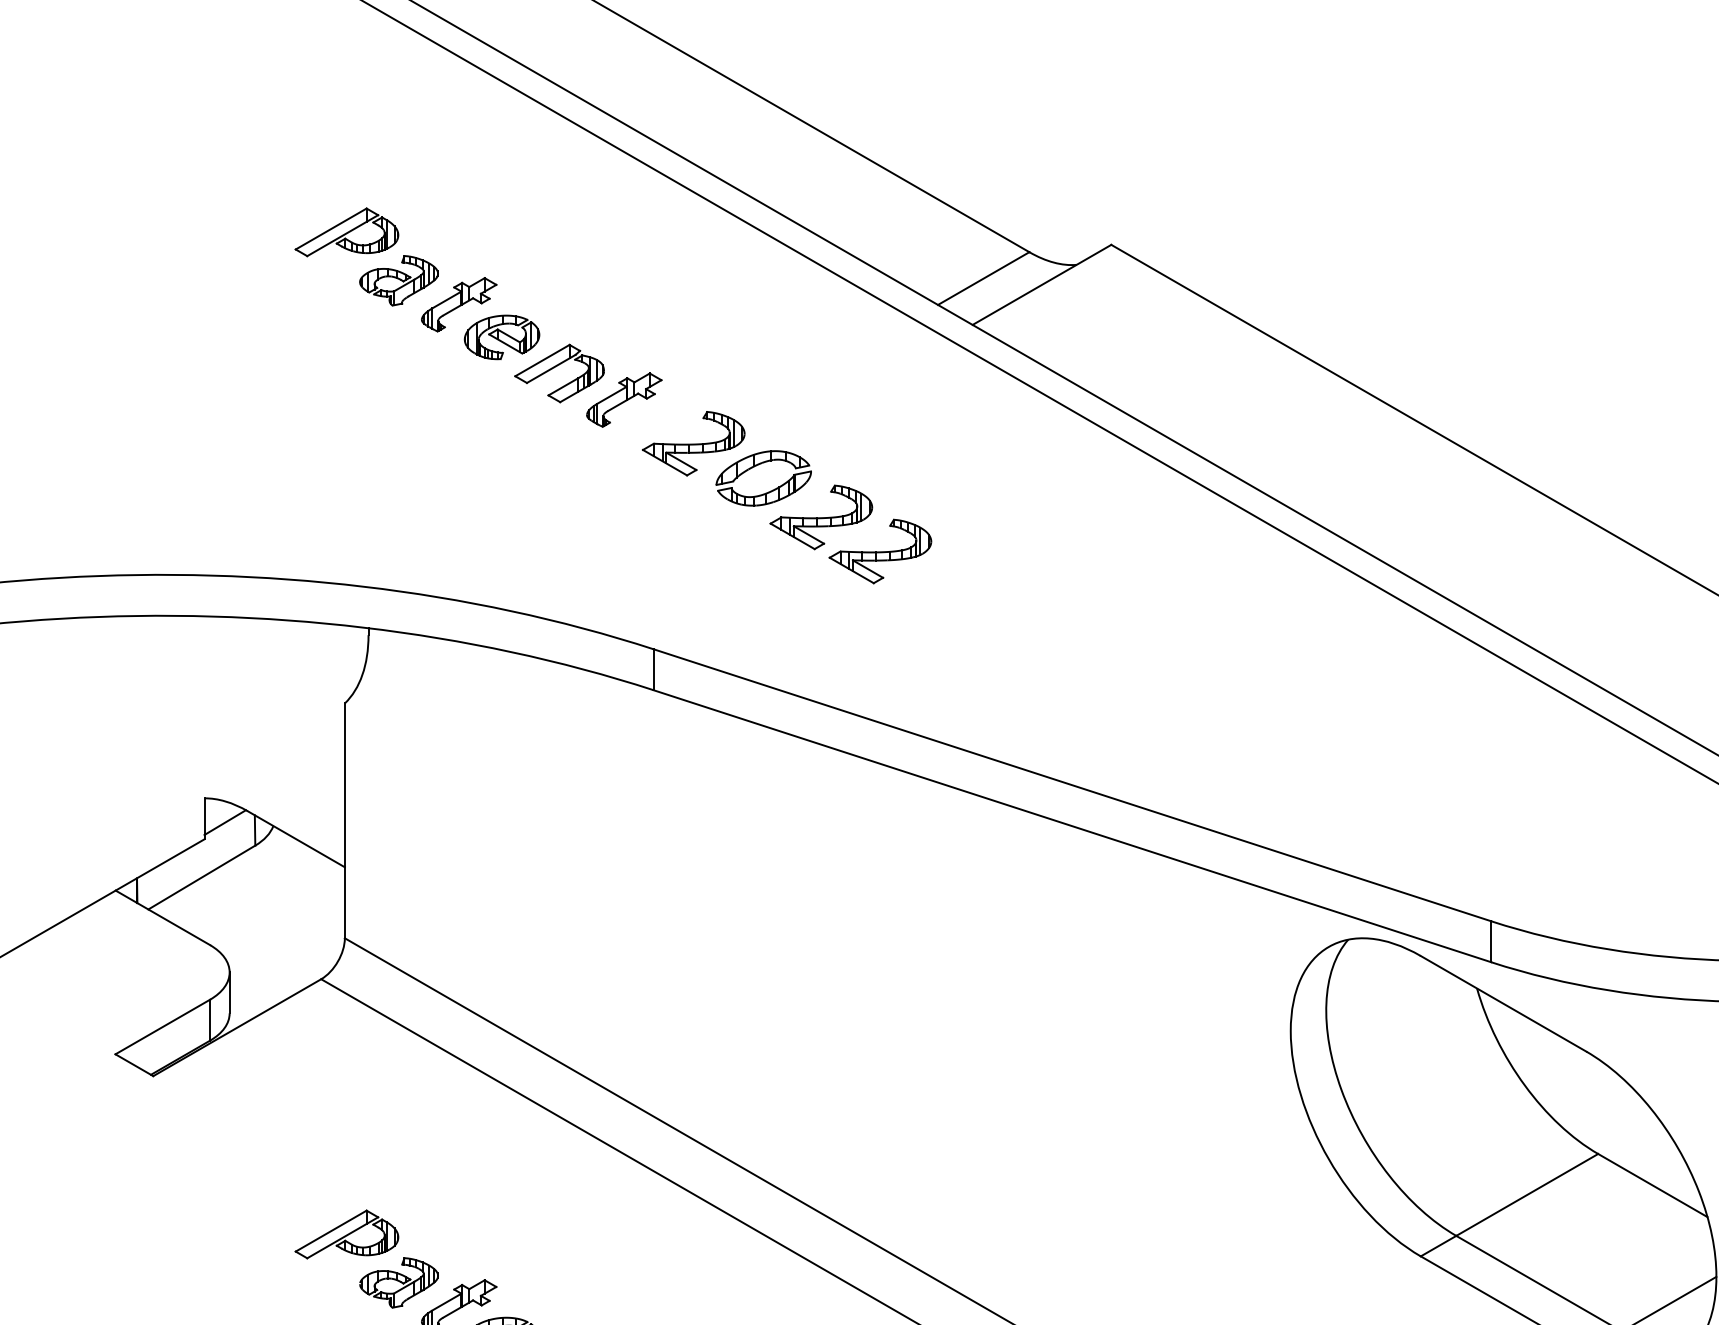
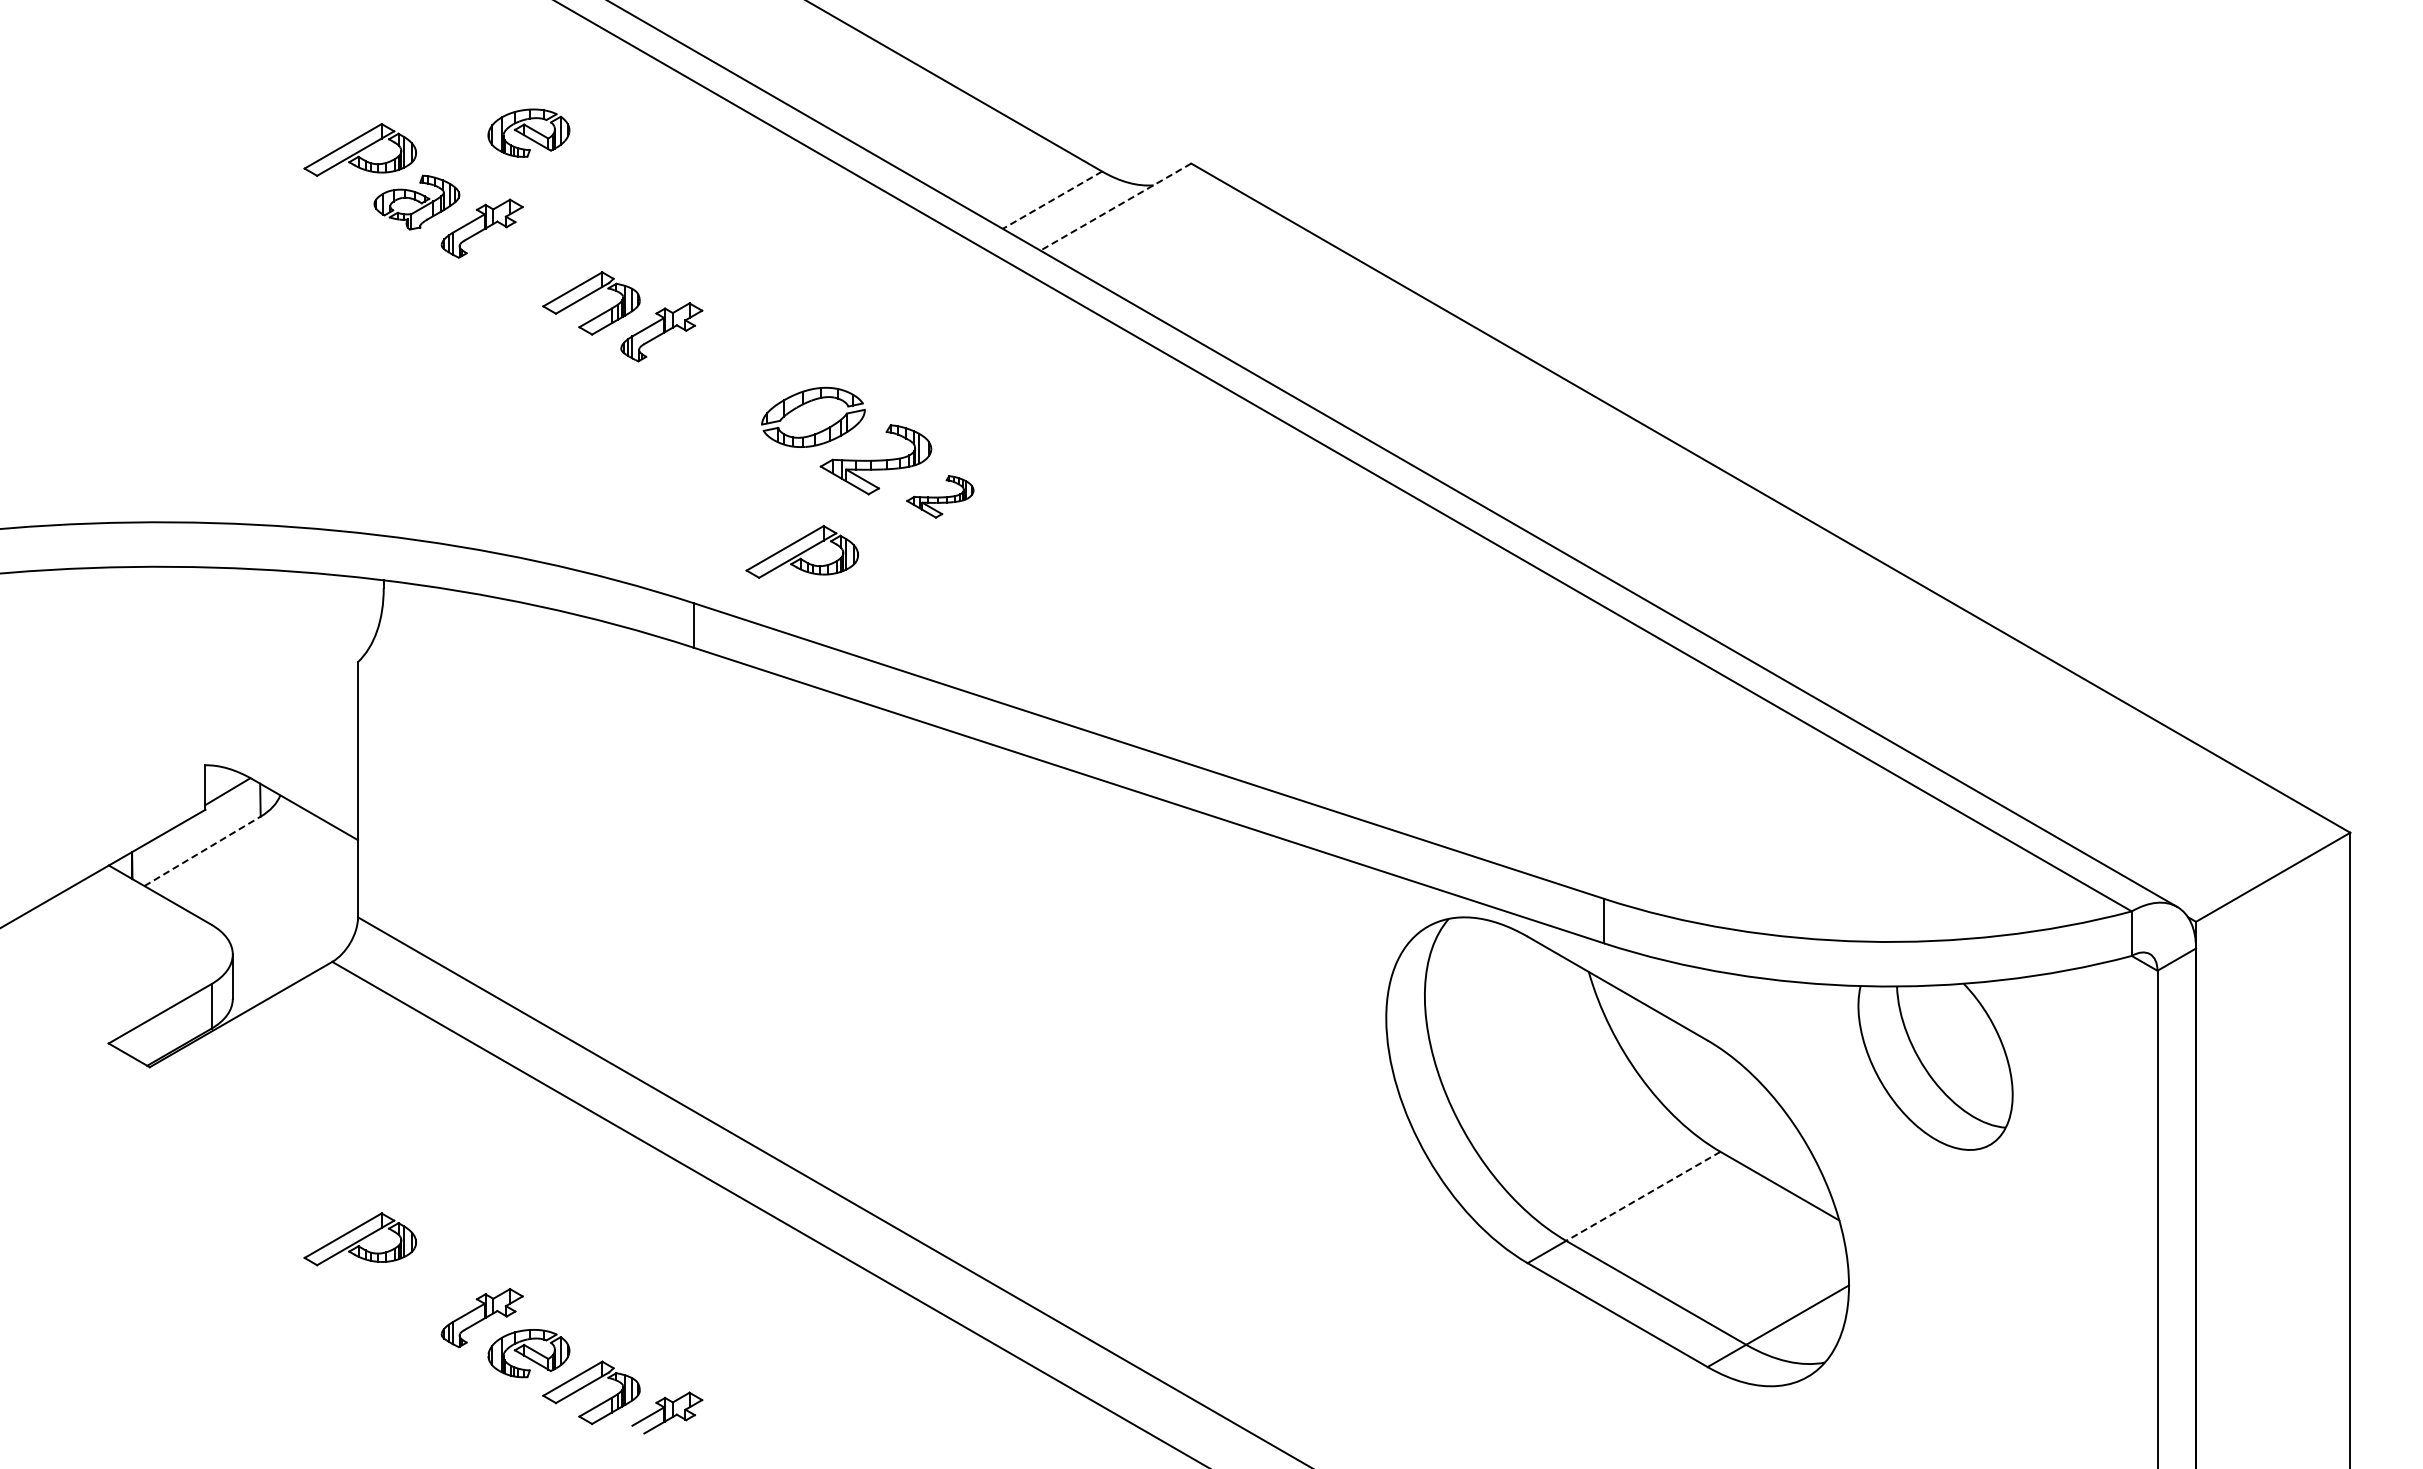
line: (983, 278) -> (1052, 200), solid -> dashed
line: (1041, 285) -> (1115, 207), solid -> dashed
part: (501, 336) -> (528, 132), moved
part: (693, 443) -> (737, 379), removed
part: (880, 551) -> (940, 496), size x0.6
part: (752, 601) -> (801, 551), added
line: (201, 877) -> (202, 851), solid -> dashed
line: (1526, 1195) -> (1642, 1196), solid -> dashed
part: (398, 1282) -> (416, 1291), removed

